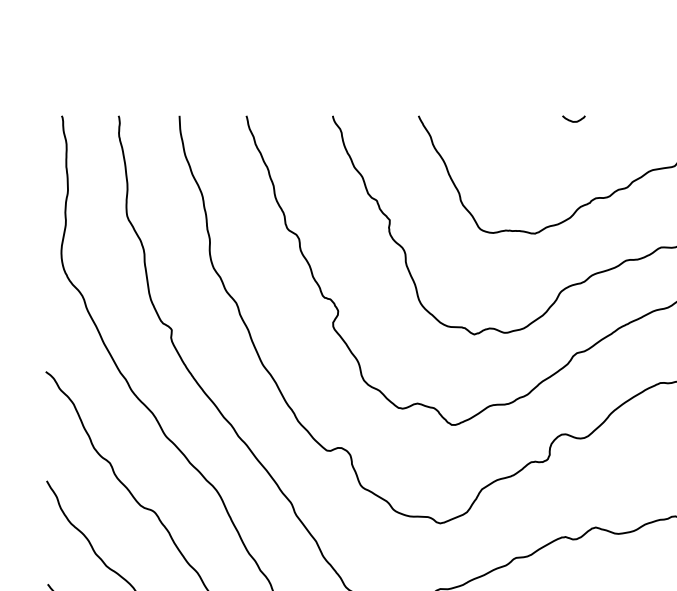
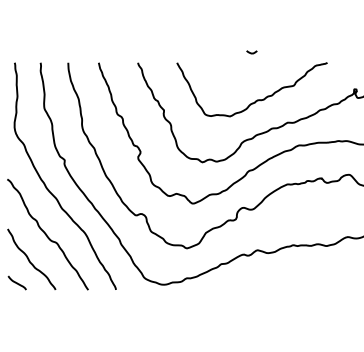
curve: (573, 119) -> (251, 52), moved

